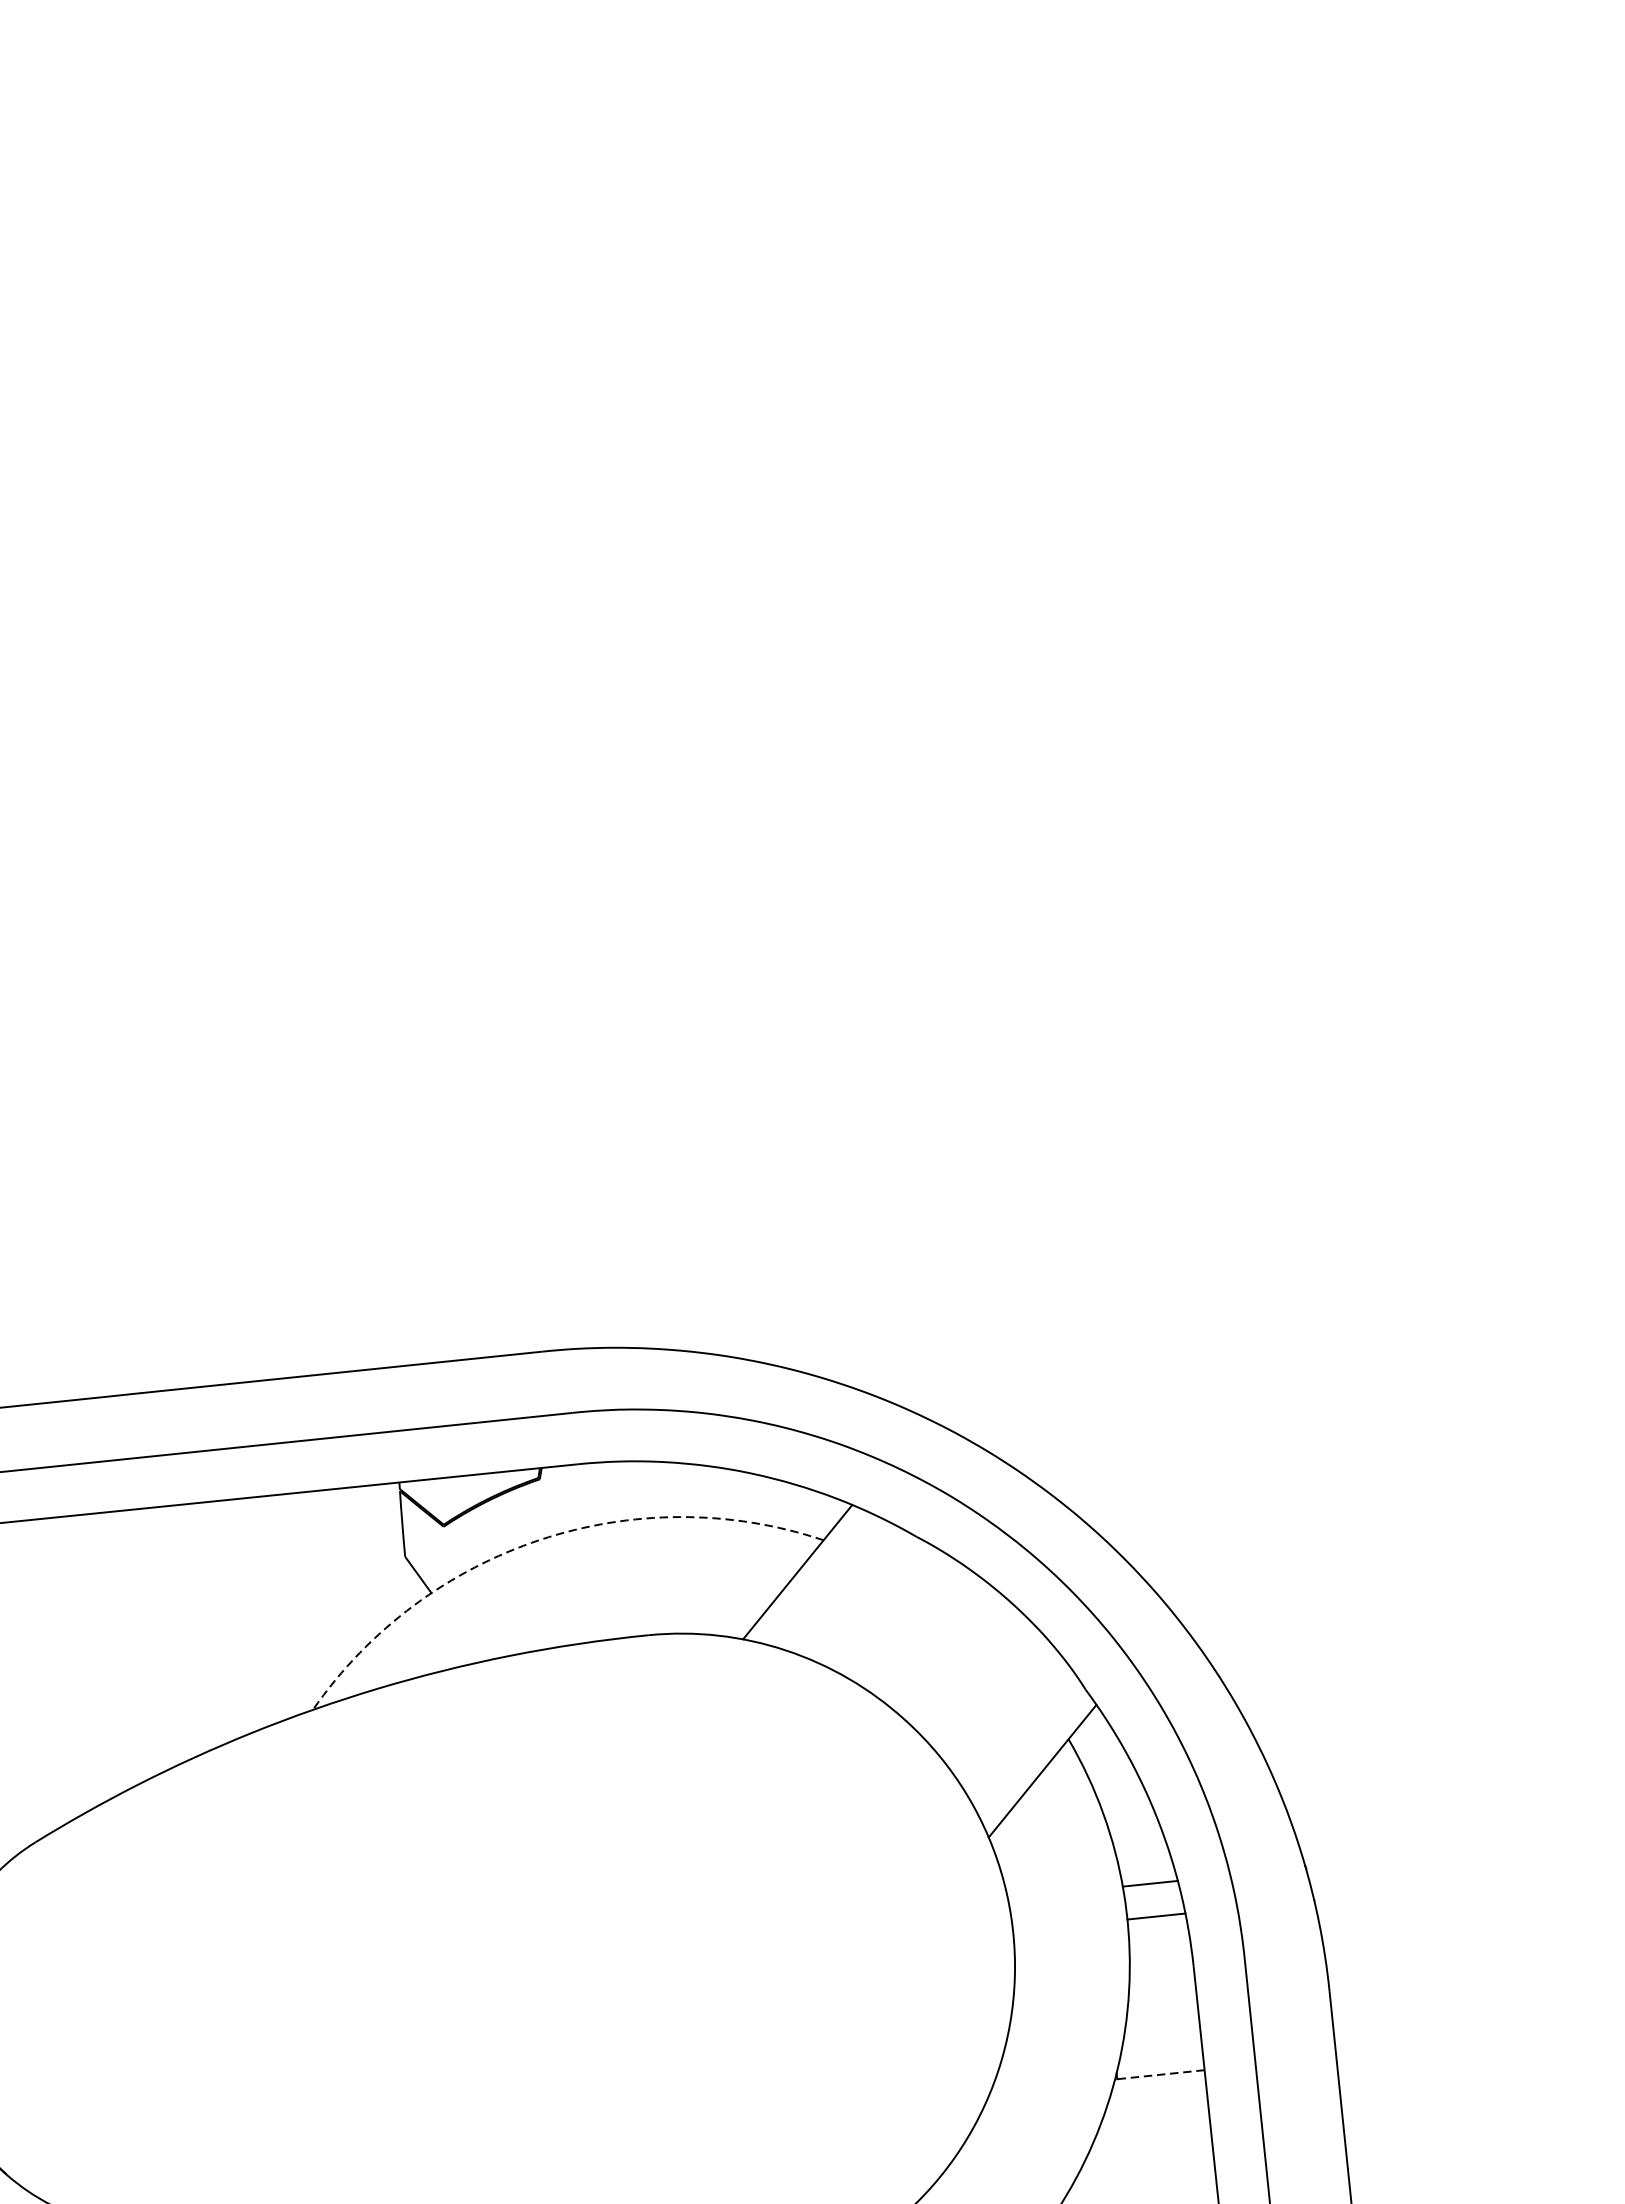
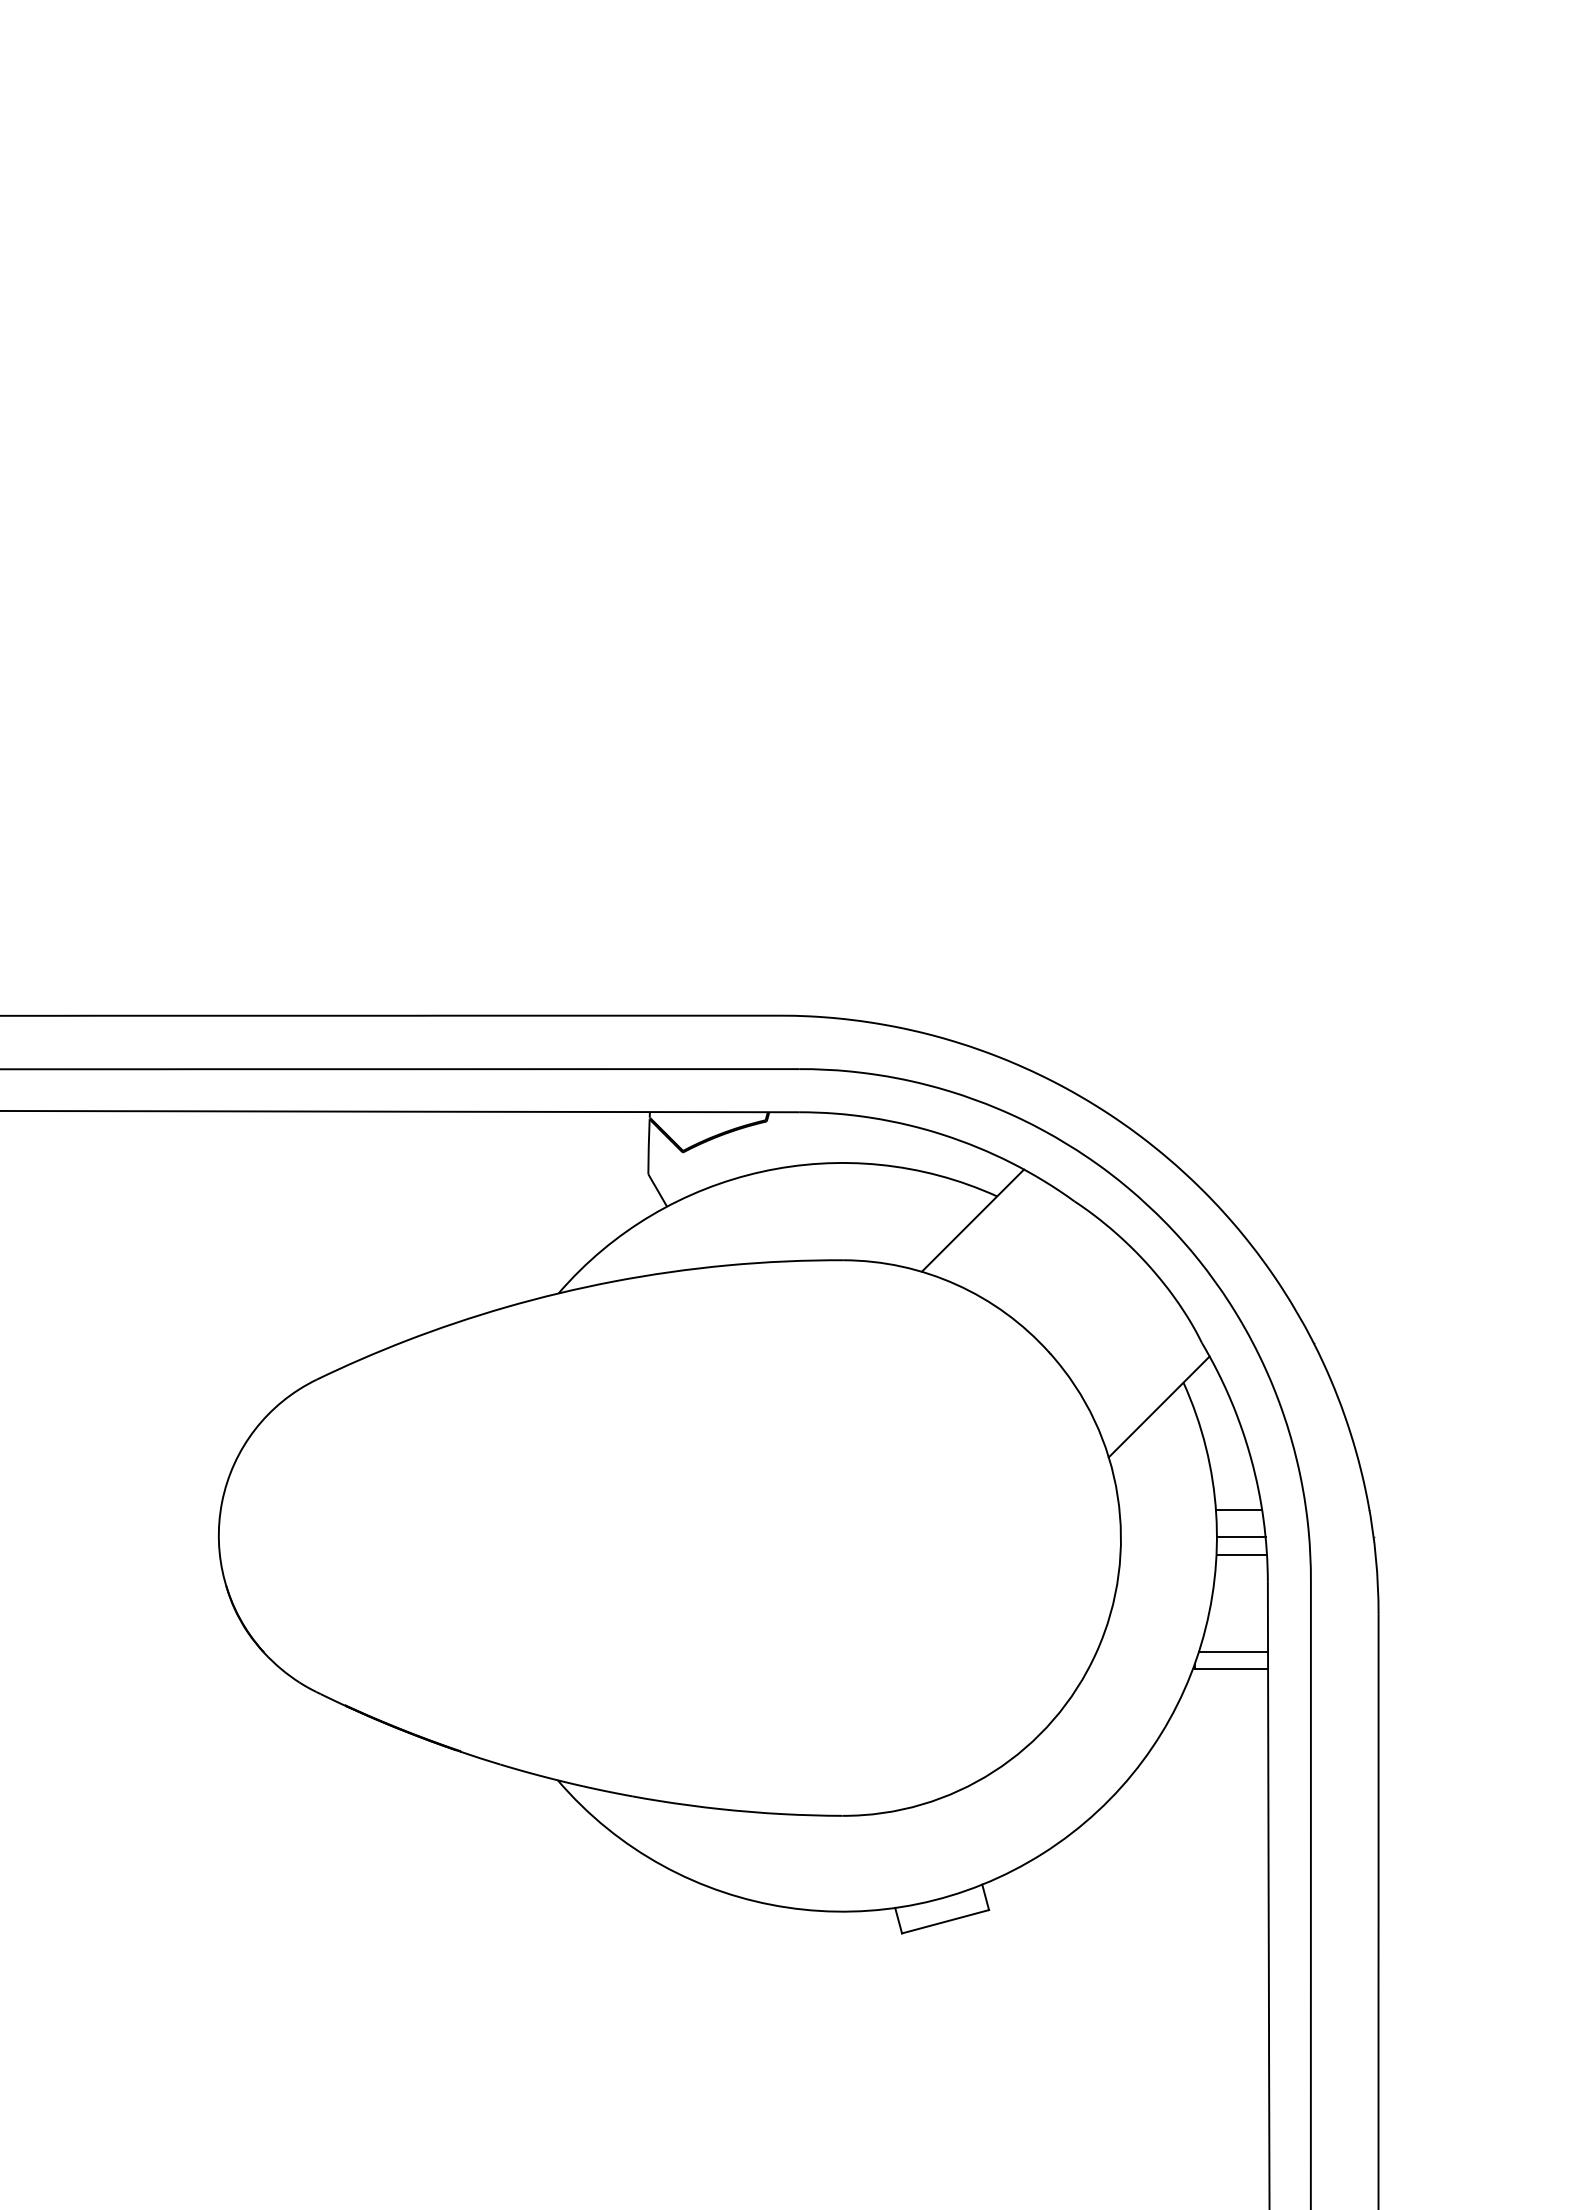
arc: (539, 1539) -> (761, 1171), dashed -> solid
line: (1158, 1936) -> (1241, 1554), added
line: (1161, 2053) -> (1233, 1651), added
line: (1161, 2075) -> (1231, 1669), dashed -> solid

